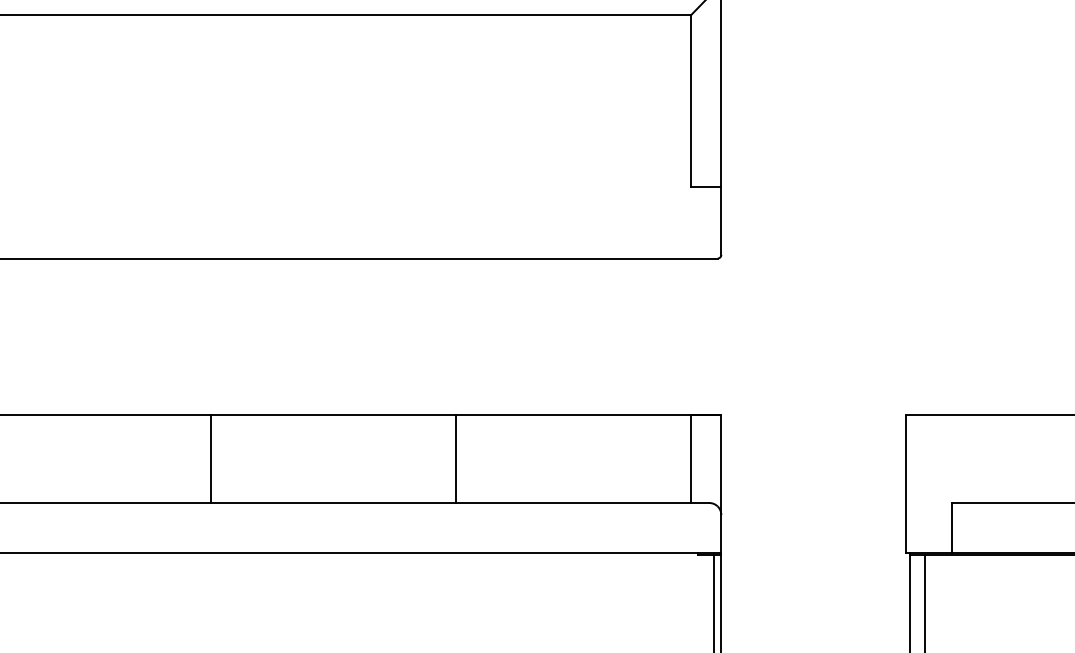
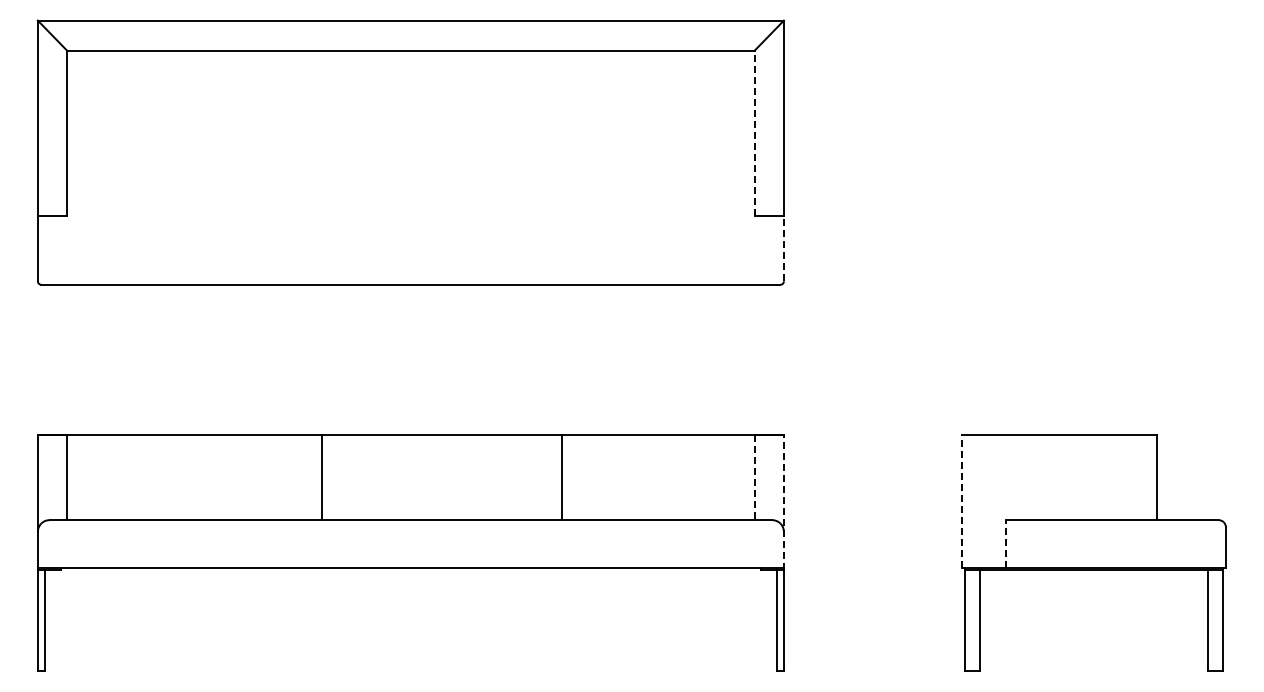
line: (690, 100) -> (754, 132), solid -> dashed
line: (720, 220) -> (783, 248), solid -> dashed
line: (210, 458) -> (321, 477), moved
line: (456, 458) -> (561, 477), moved
line: (690, 459) -> (754, 478), solid -> dashed
line: (905, 483) -> (961, 501), solid -> dashed
line: (720, 484) -> (783, 502), solid -> dashed
line: (952, 528) -> (1006, 544), solid -> dashed

